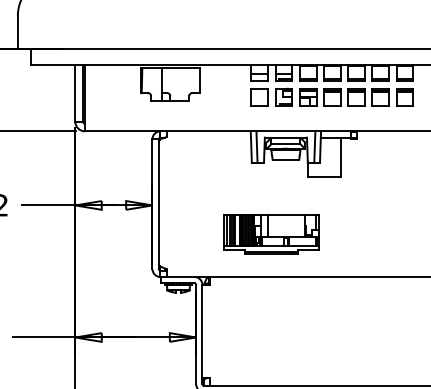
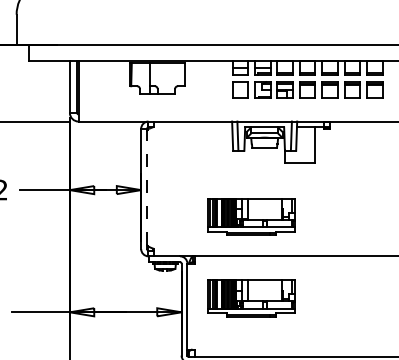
line: (158, 203) -> (146, 188), solid -> dashed
part: (271, 322) -> (251, 298), added

